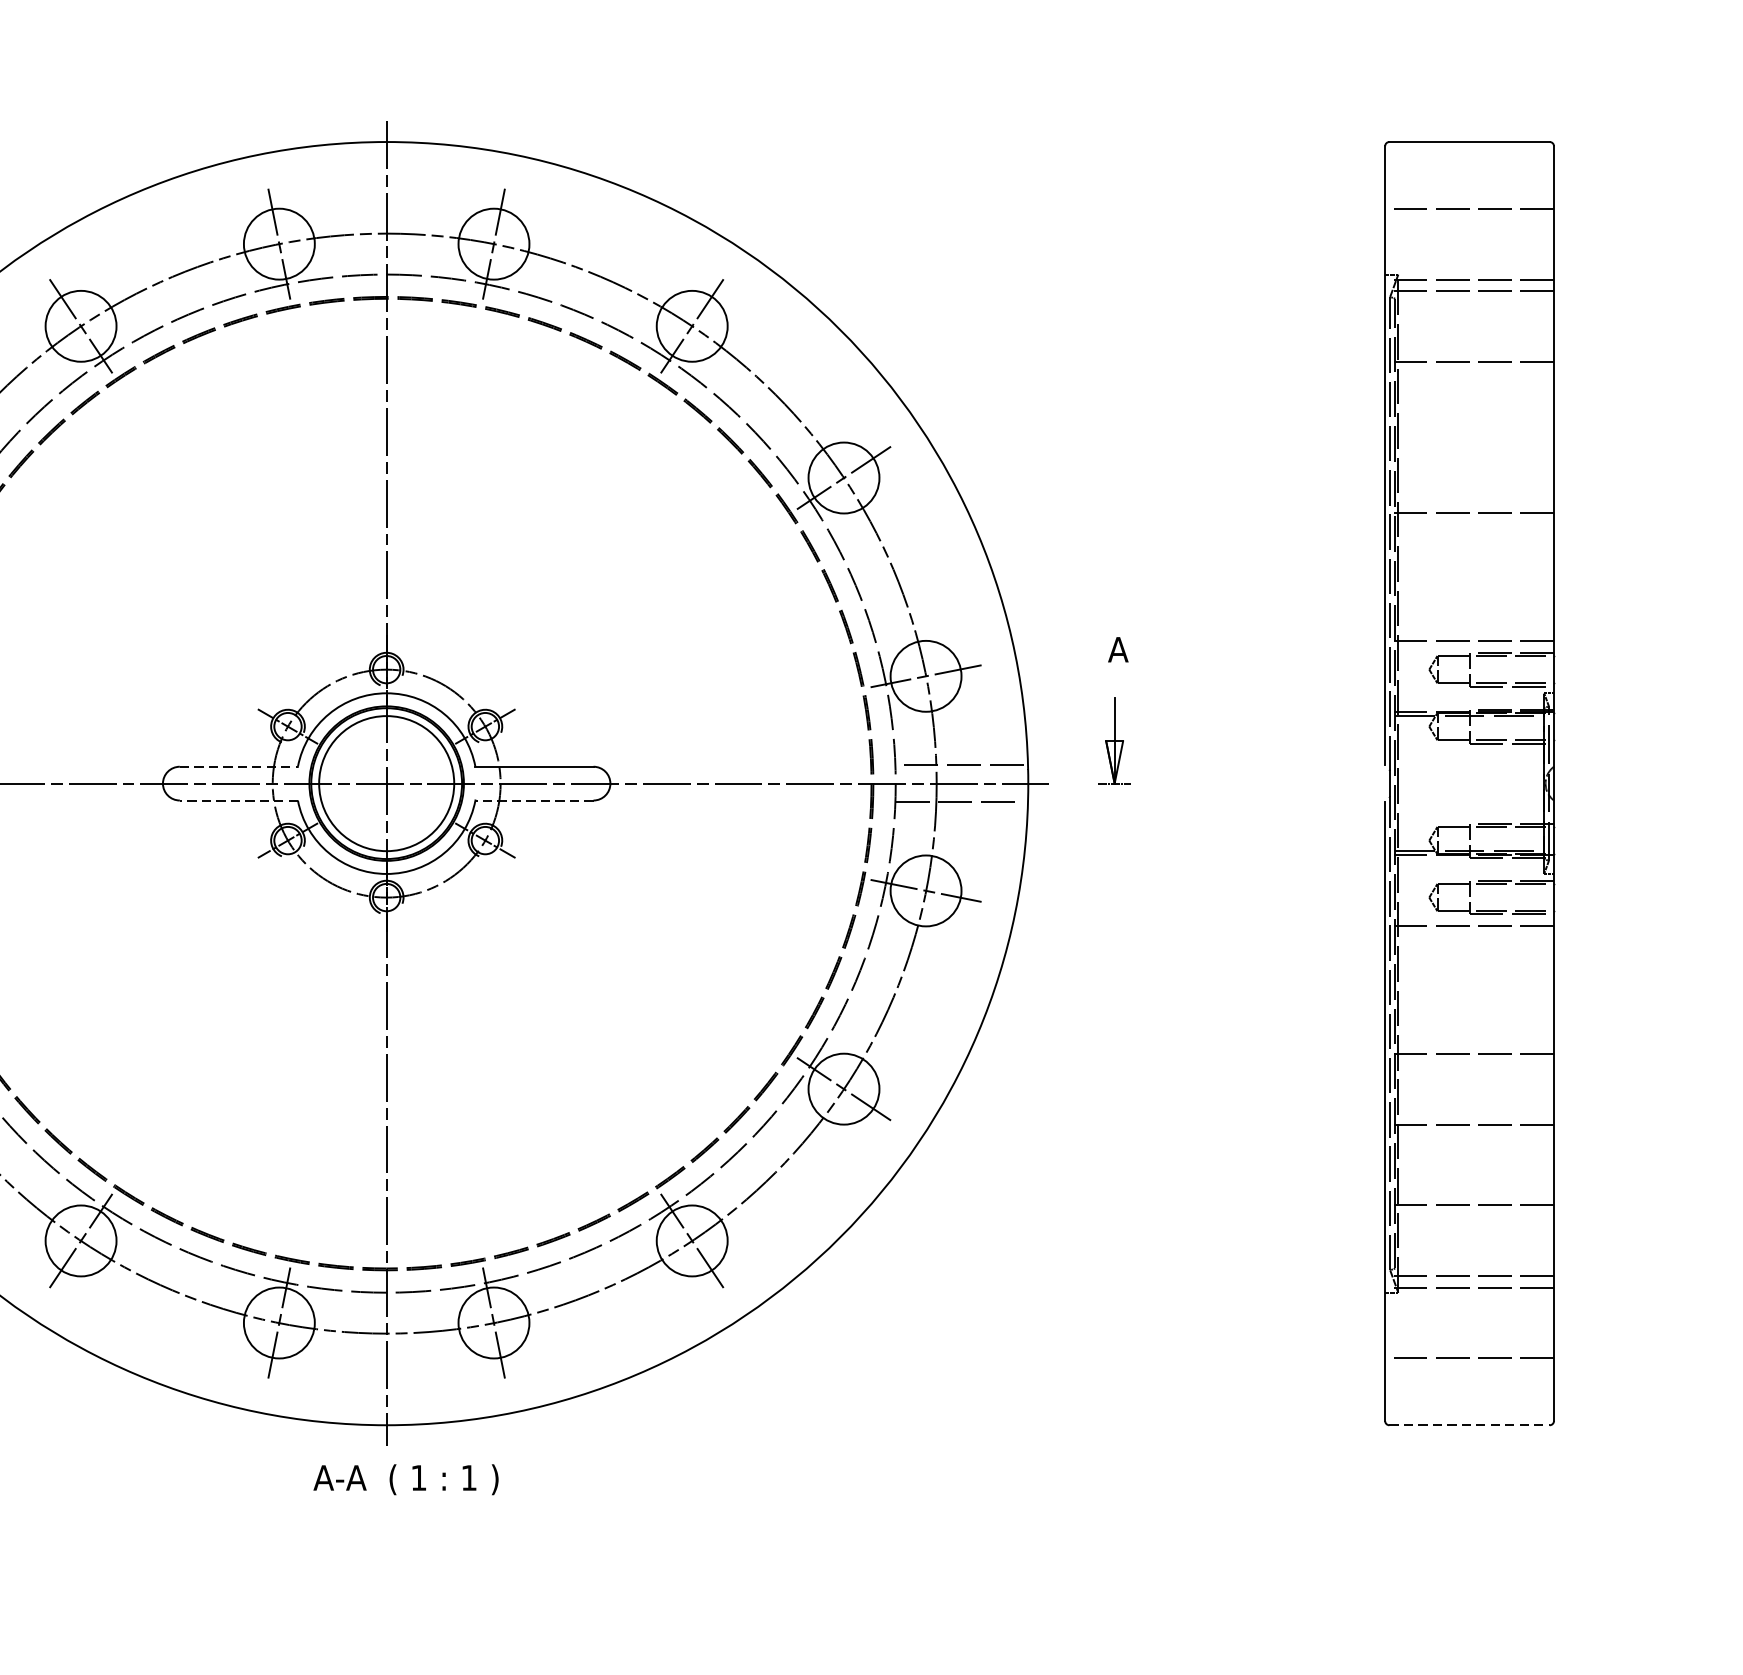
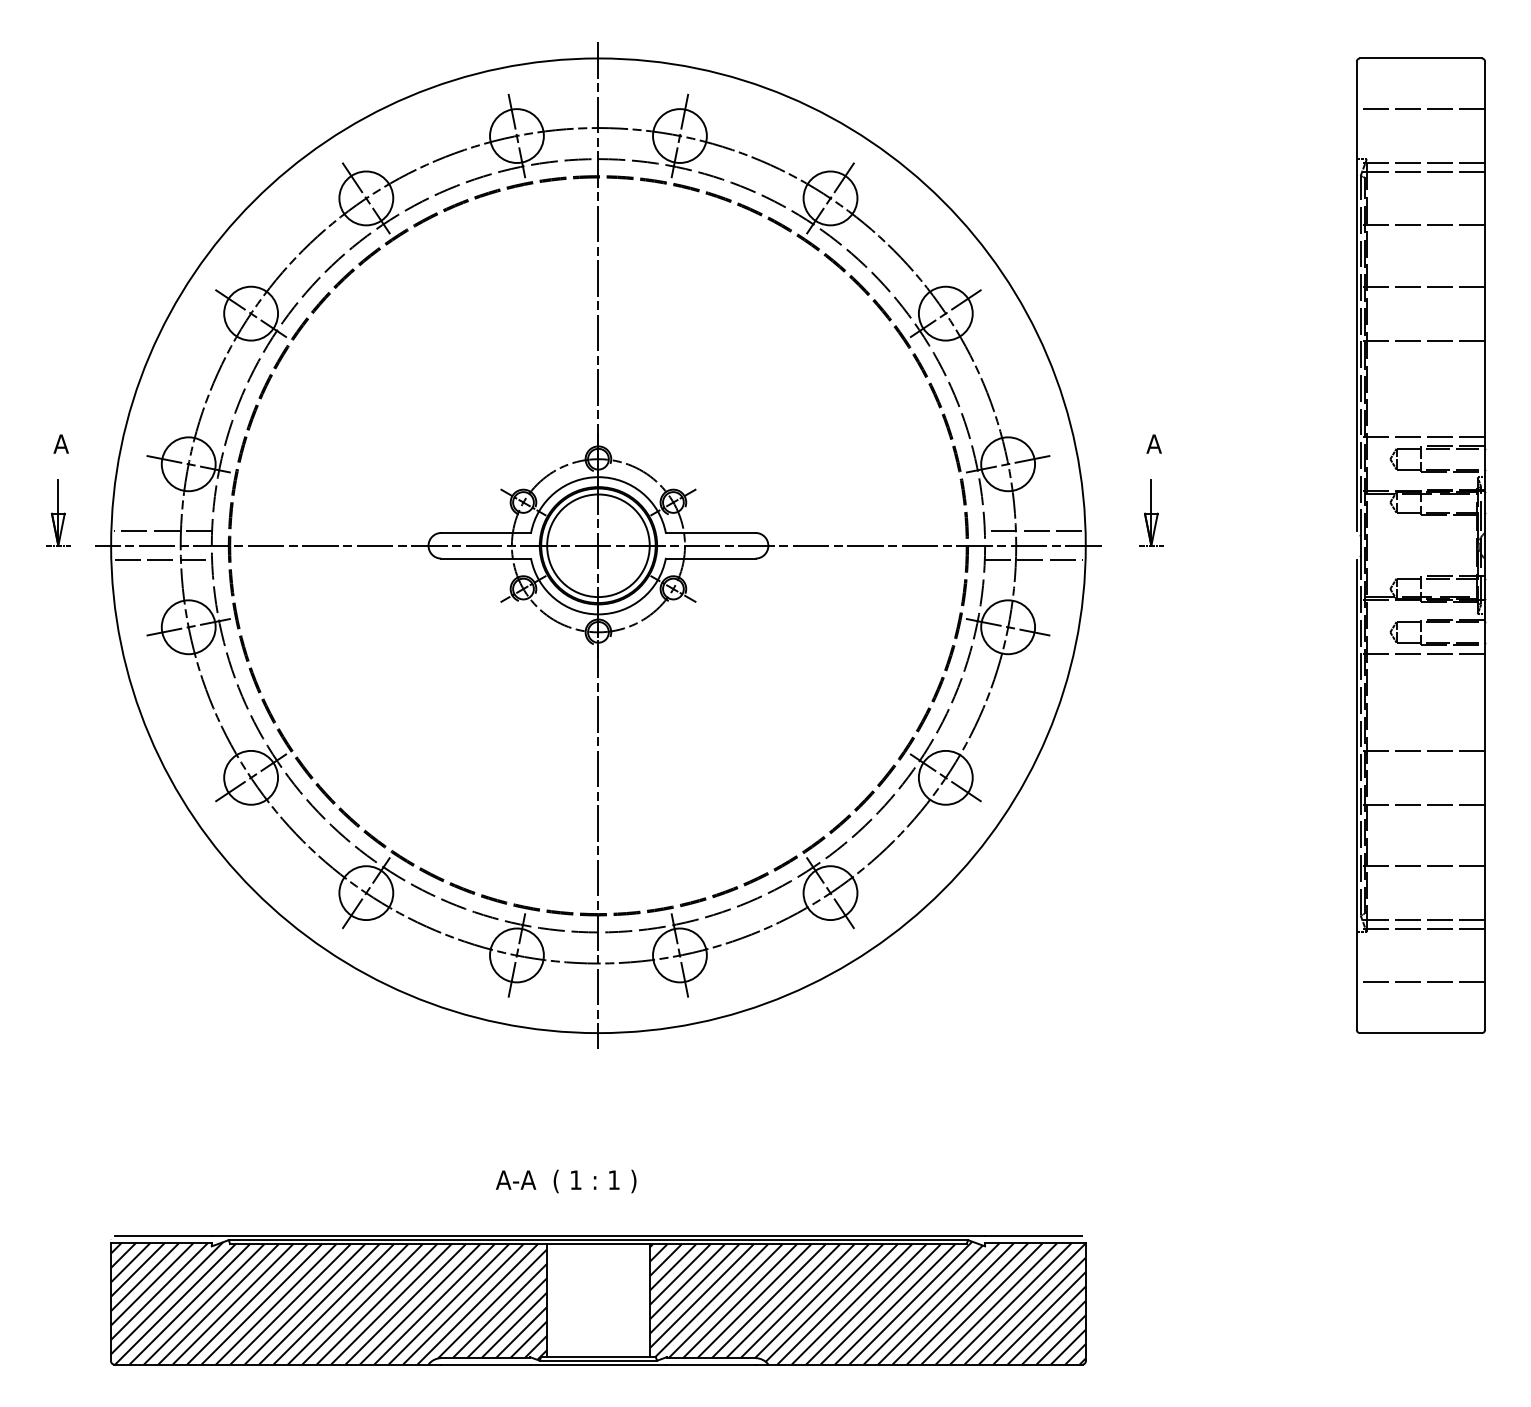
line: (1468, 442) -> (1420, 286), added
line: (239, 766) -> (486, 532), dashed -> solid
line: (239, 800) -> (486, 558), dashed -> solid
line: (534, 800) -> (710, 558), dashed -> solid
line: (1468, 1425) -> (1420, 1033), dashed -> solid
text: (406, 1479) -> (566, 1181), moved

